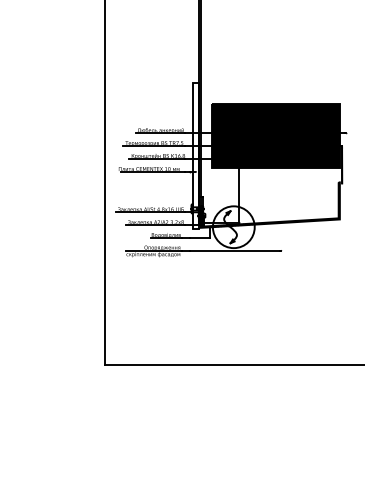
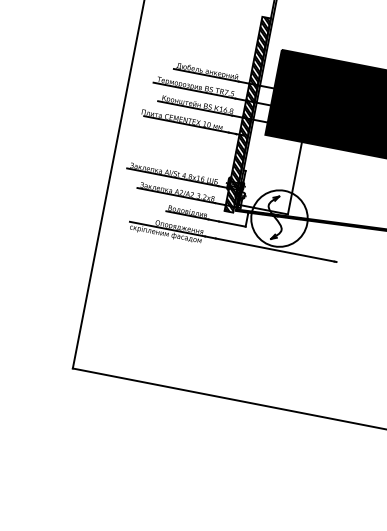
hatch: (195, 156) -> (246, 114), added

